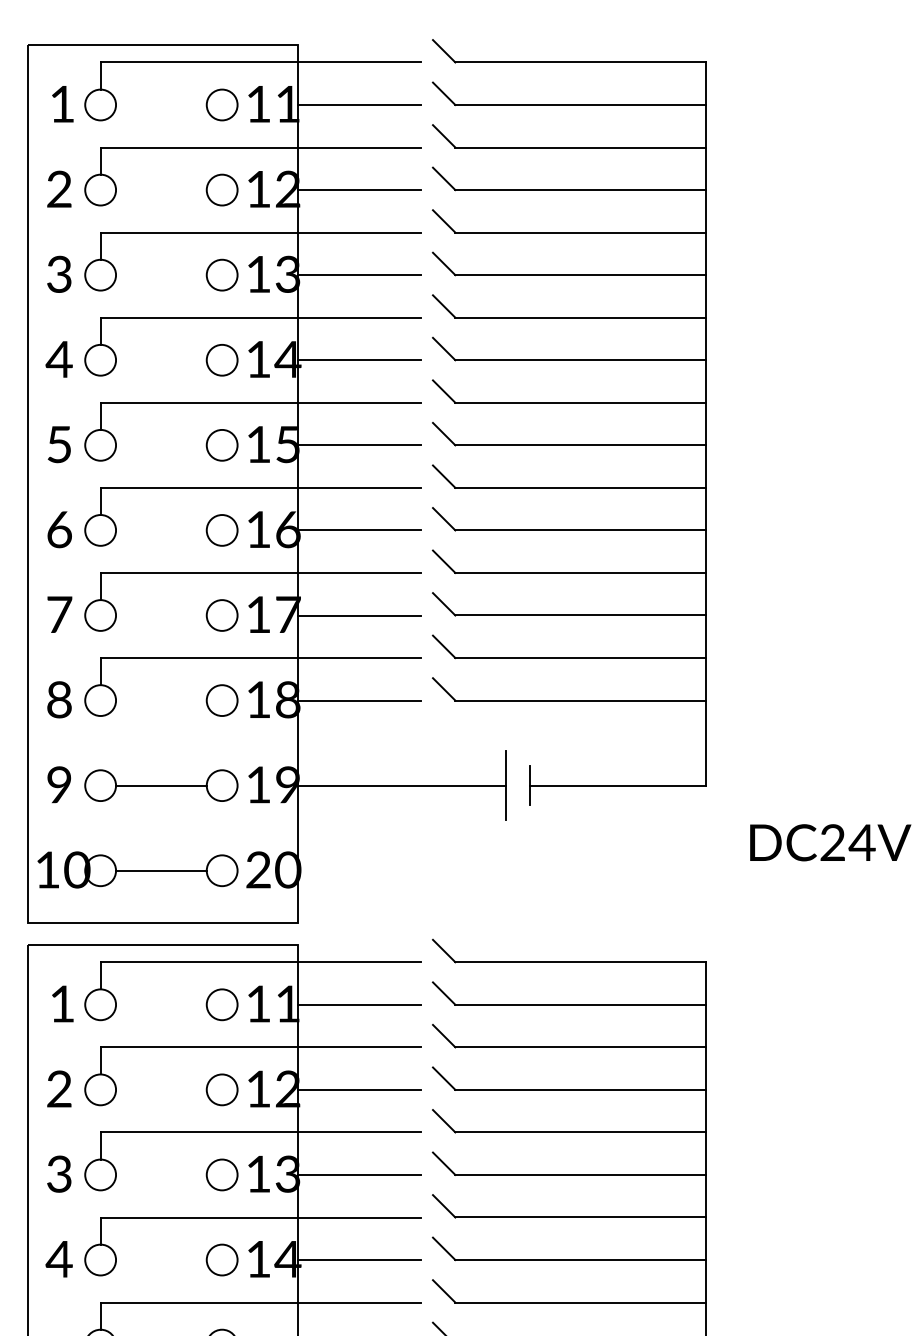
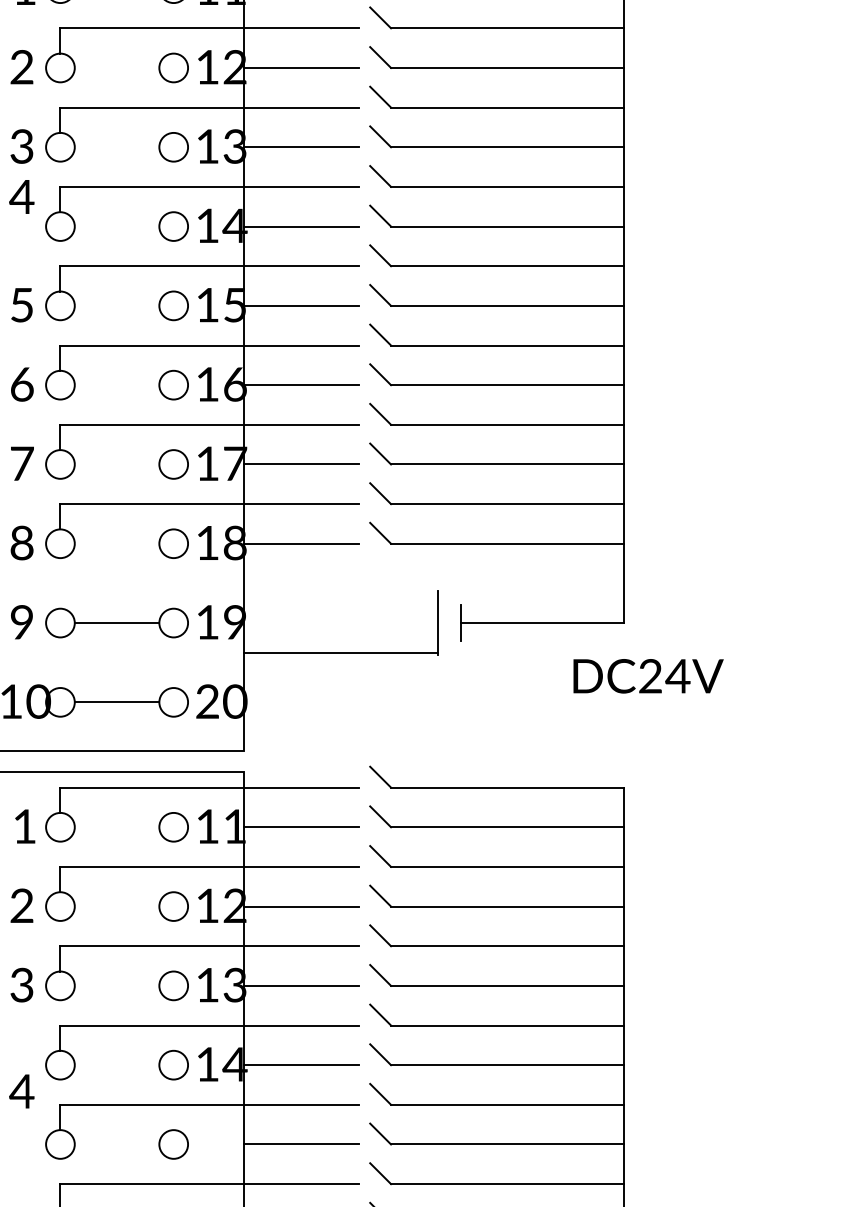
text: (58, 359) -> (21, 196), moved
line: (401, 785) -> (340, 652), moved
text: (830, 842) -> (648, 676), moved
text: (58, 1259) -> (21, 1091), moved

